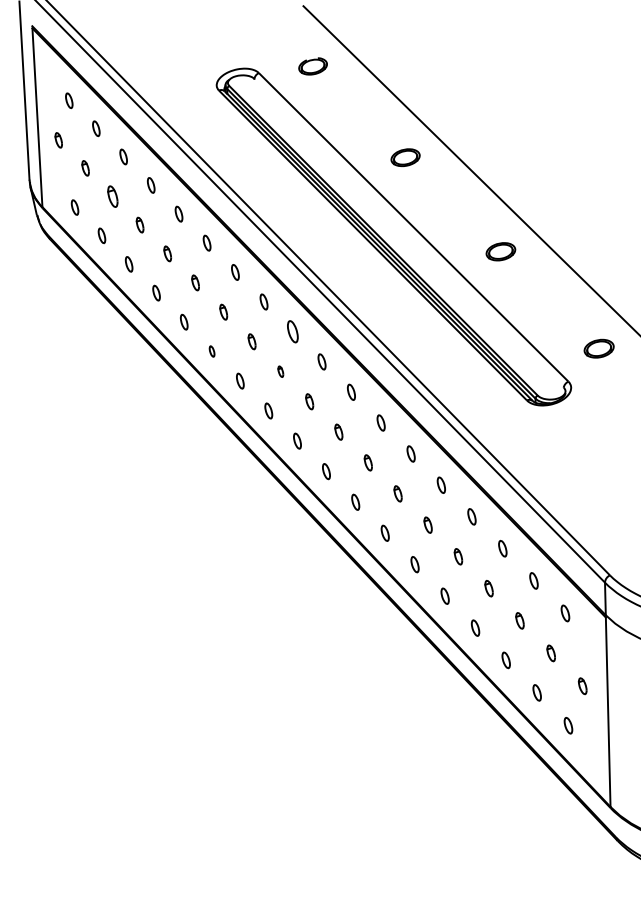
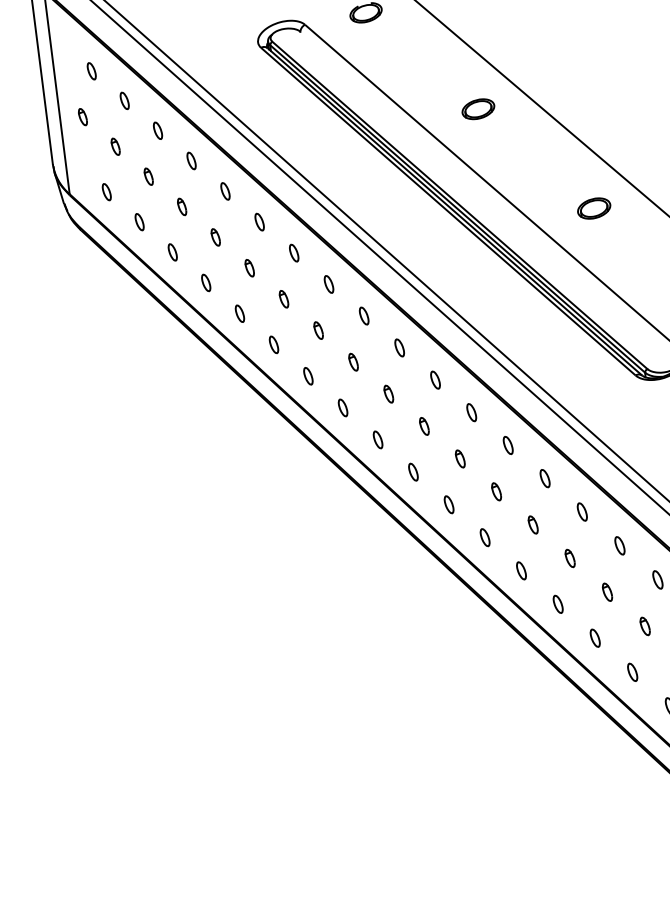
part: (112, 196) -> (148, 176), size x0.71
part: (292, 331) -> (363, 315), size x0.71
part: (211, 351) -> (273, 344), size x1.43
part: (280, 371) -> (353, 362), size x1.43

